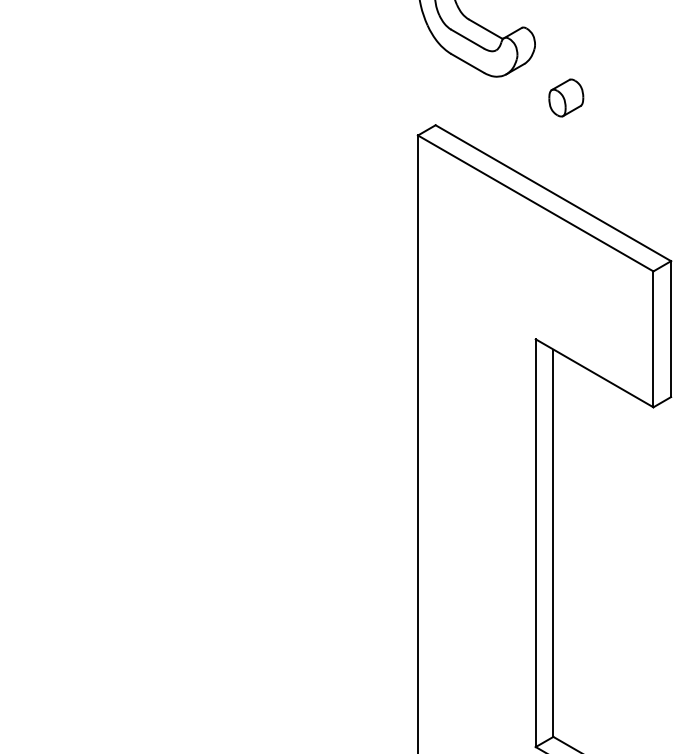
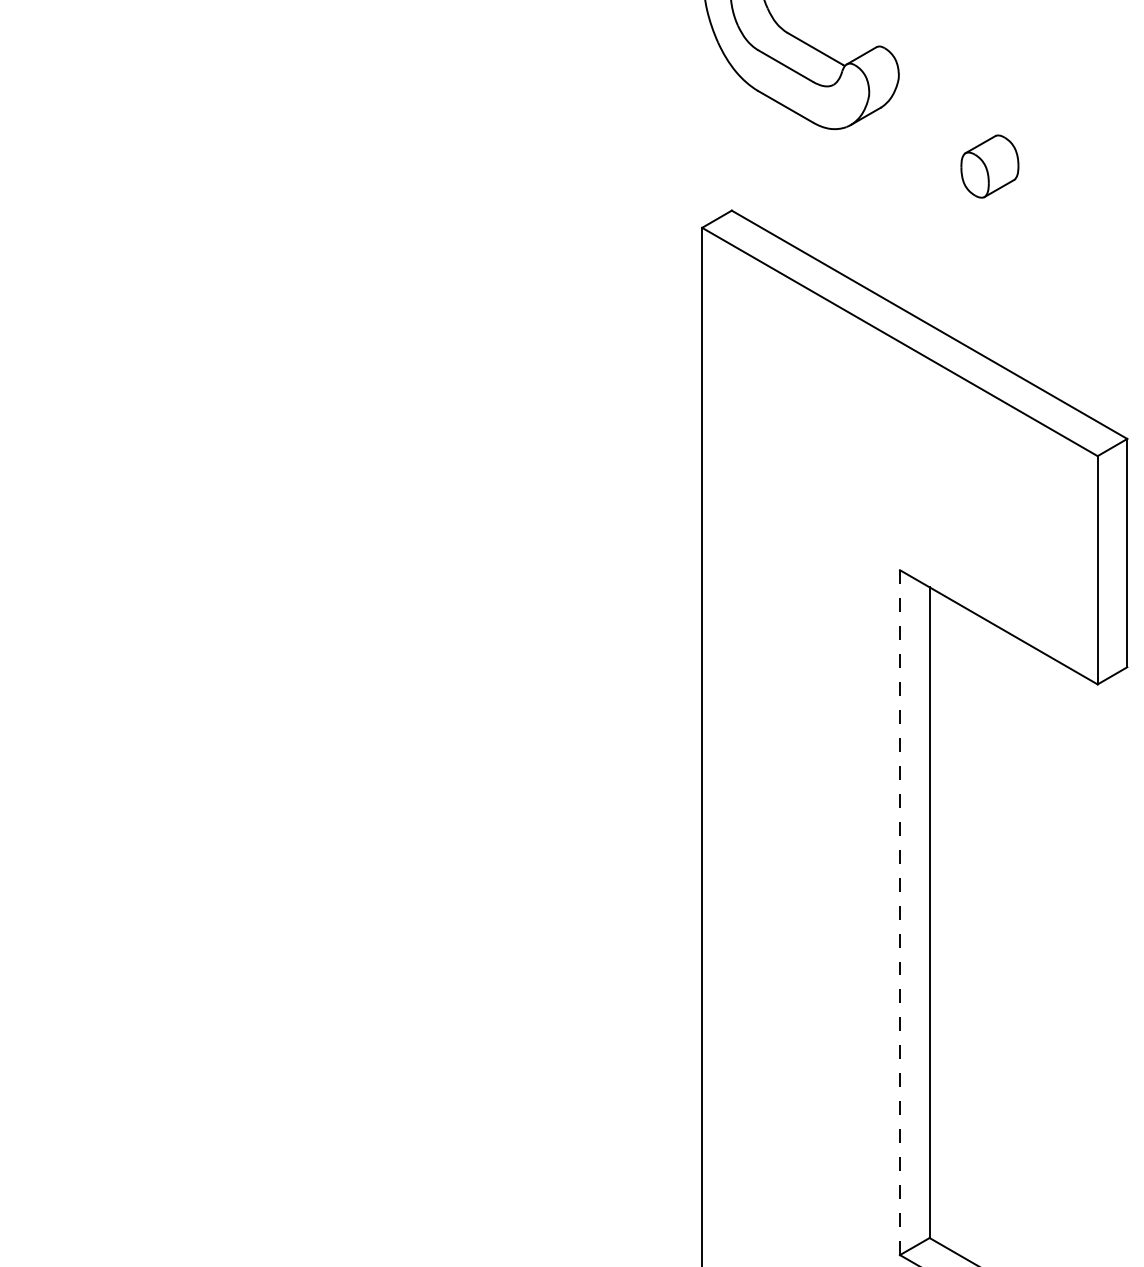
part: (566, 97) -> (990, 165), moved
line: (535, 543) -> (899, 913), solid -> dashed

